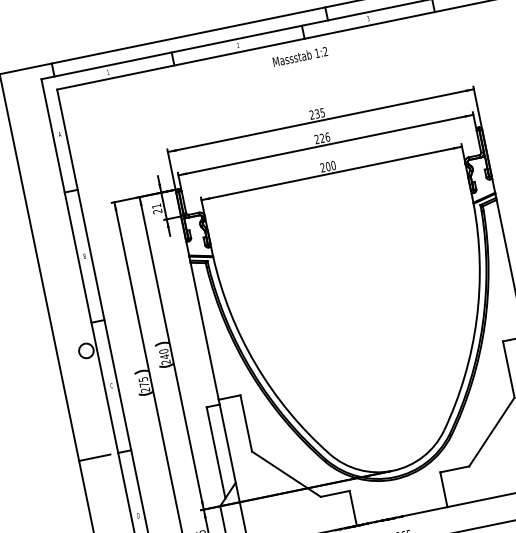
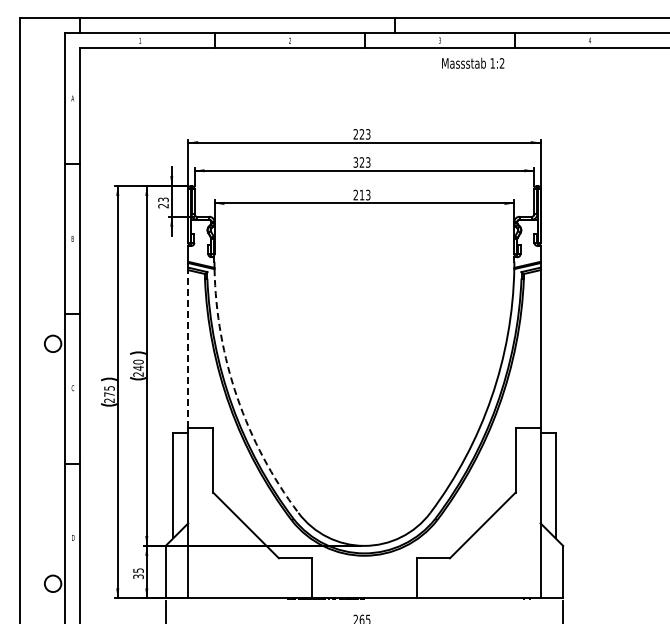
text: (300, 55) -> (473, 62), moved
text: (319, 113) -> (364, 134), 235 -> 223
text: (321, 138) -> (361, 162), 226 -> 323
text: (330, 165) -> (364, 194), 200 -> 213
text: (156, 205) -> (163, 199), 21 -> 23
line: (204, 331) -> (188, 349), solid -> dashed
arc: (256, 364) -> (237, 397), solid -> dashed
line: (95, 457) -> (38, 463), removed

